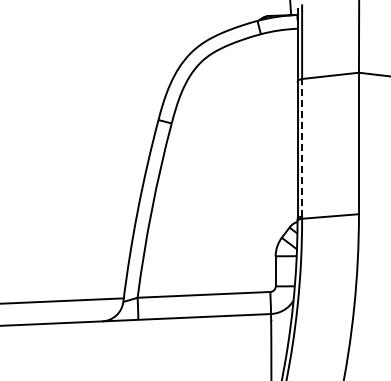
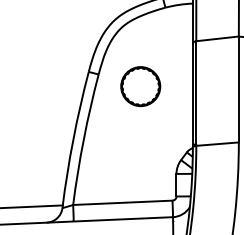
part: (227, 139) -> (140, 86), added
line: (302, 147) -> (196, 92), dashed -> solid

